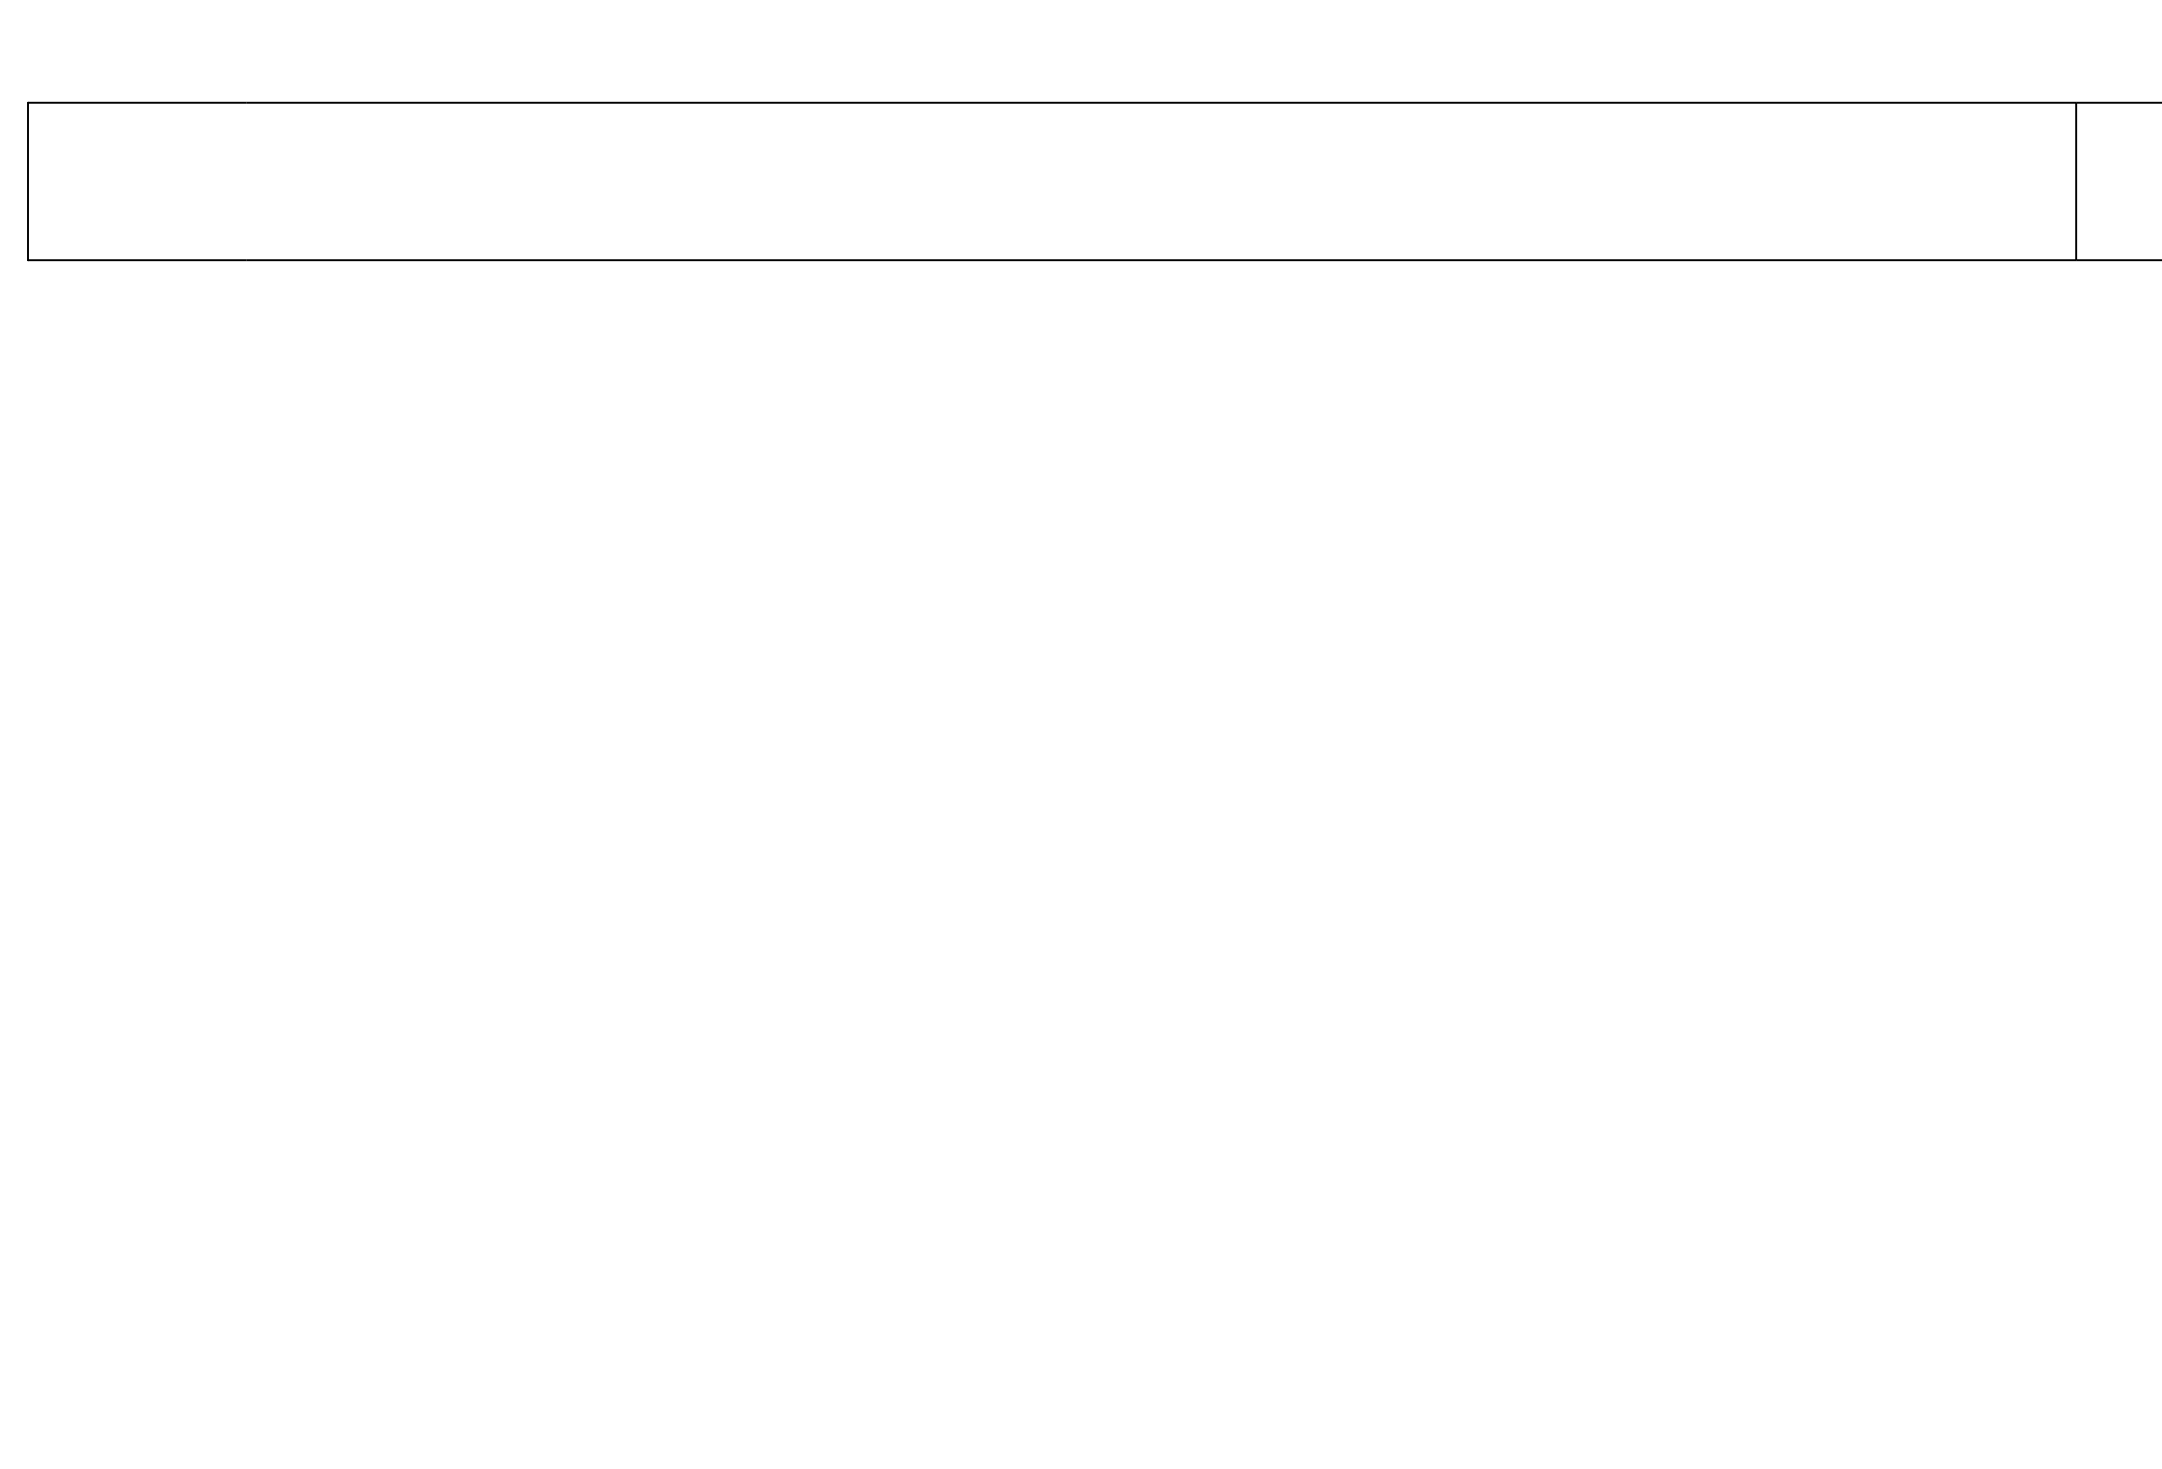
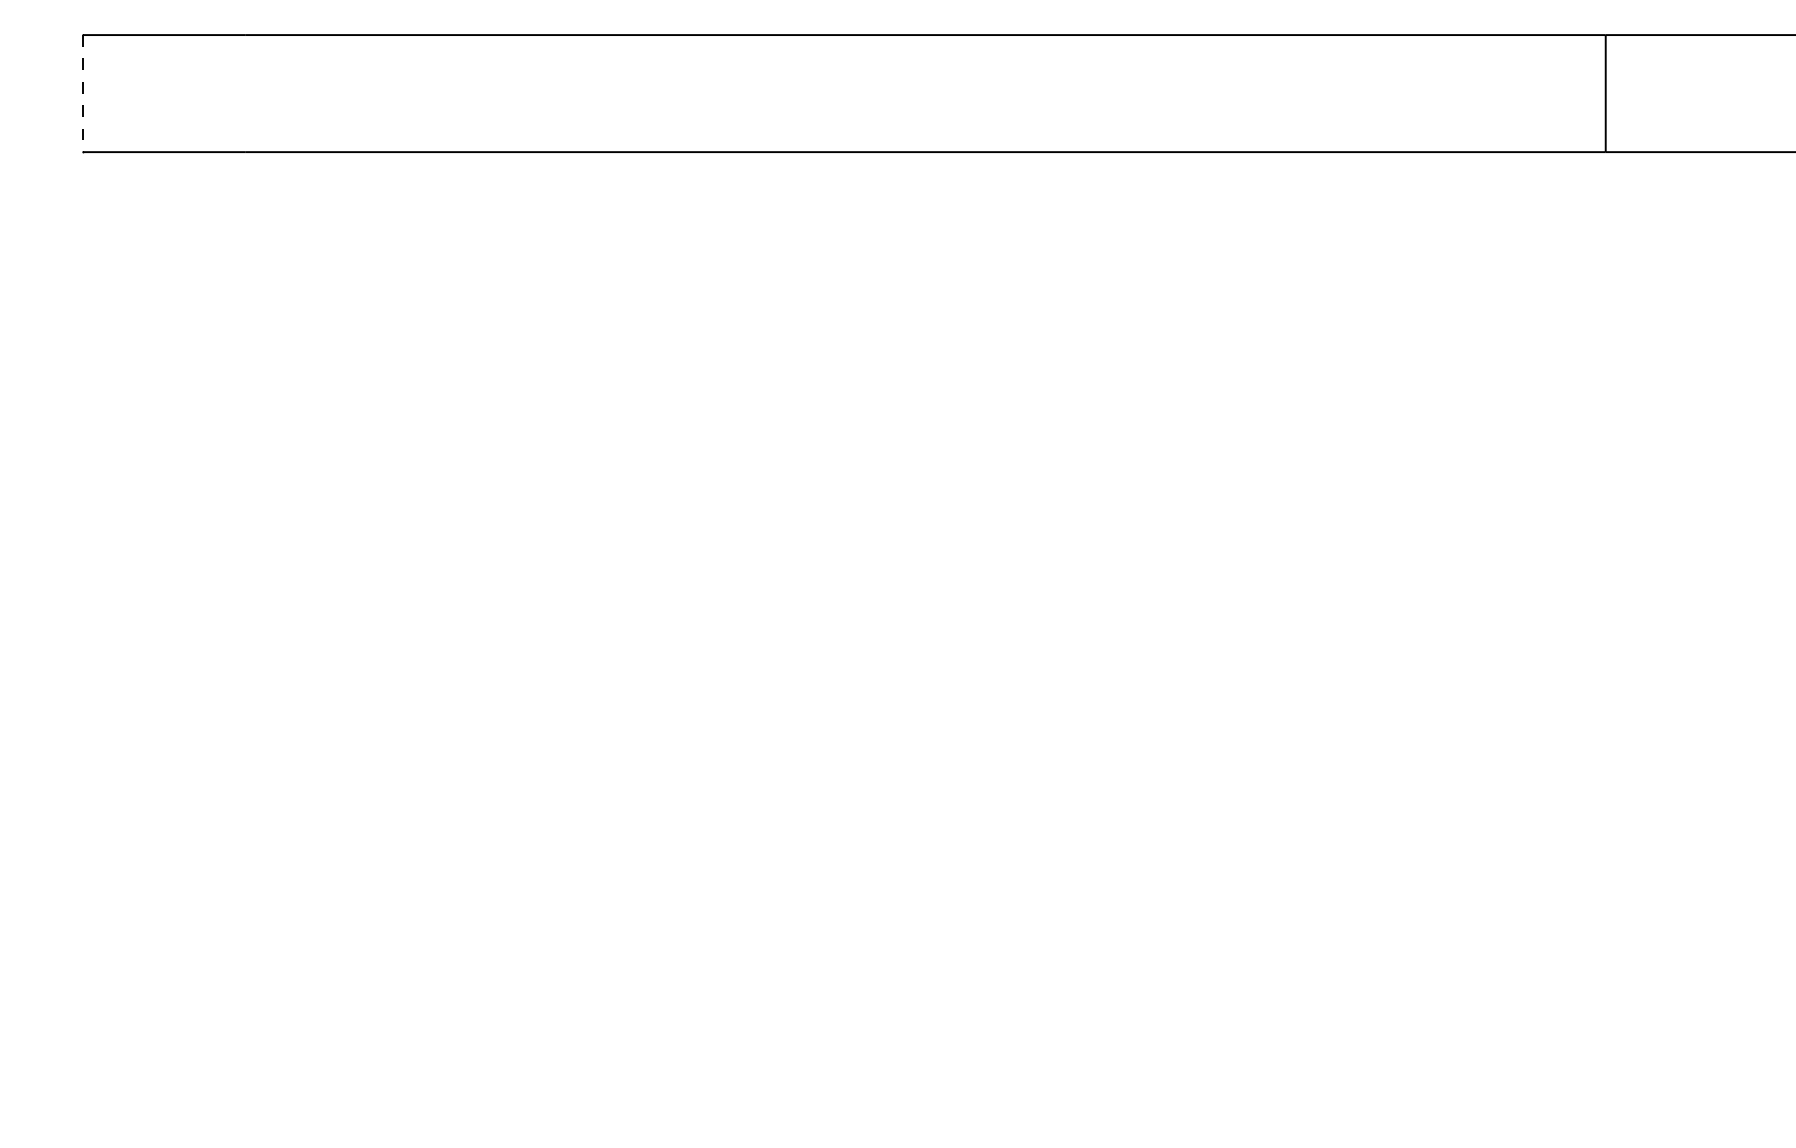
line: (28, 181) -> (83, 93), solid -> dashed

